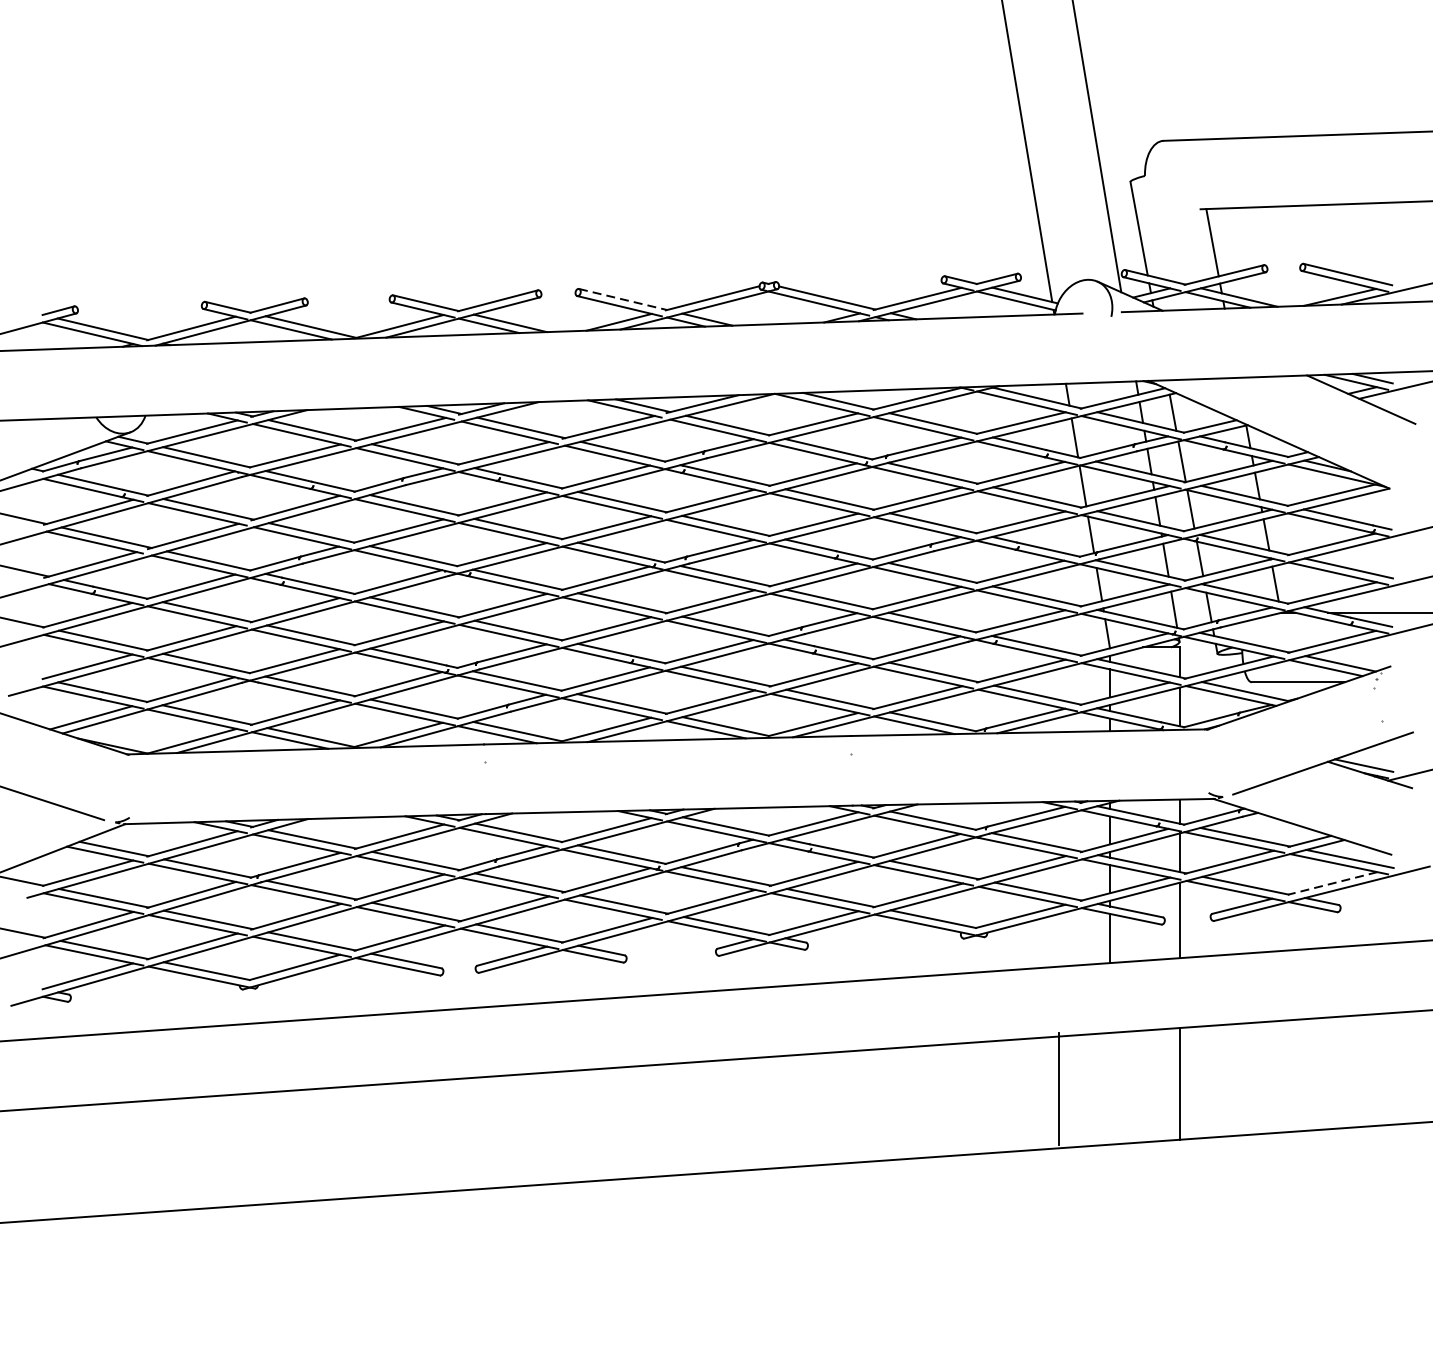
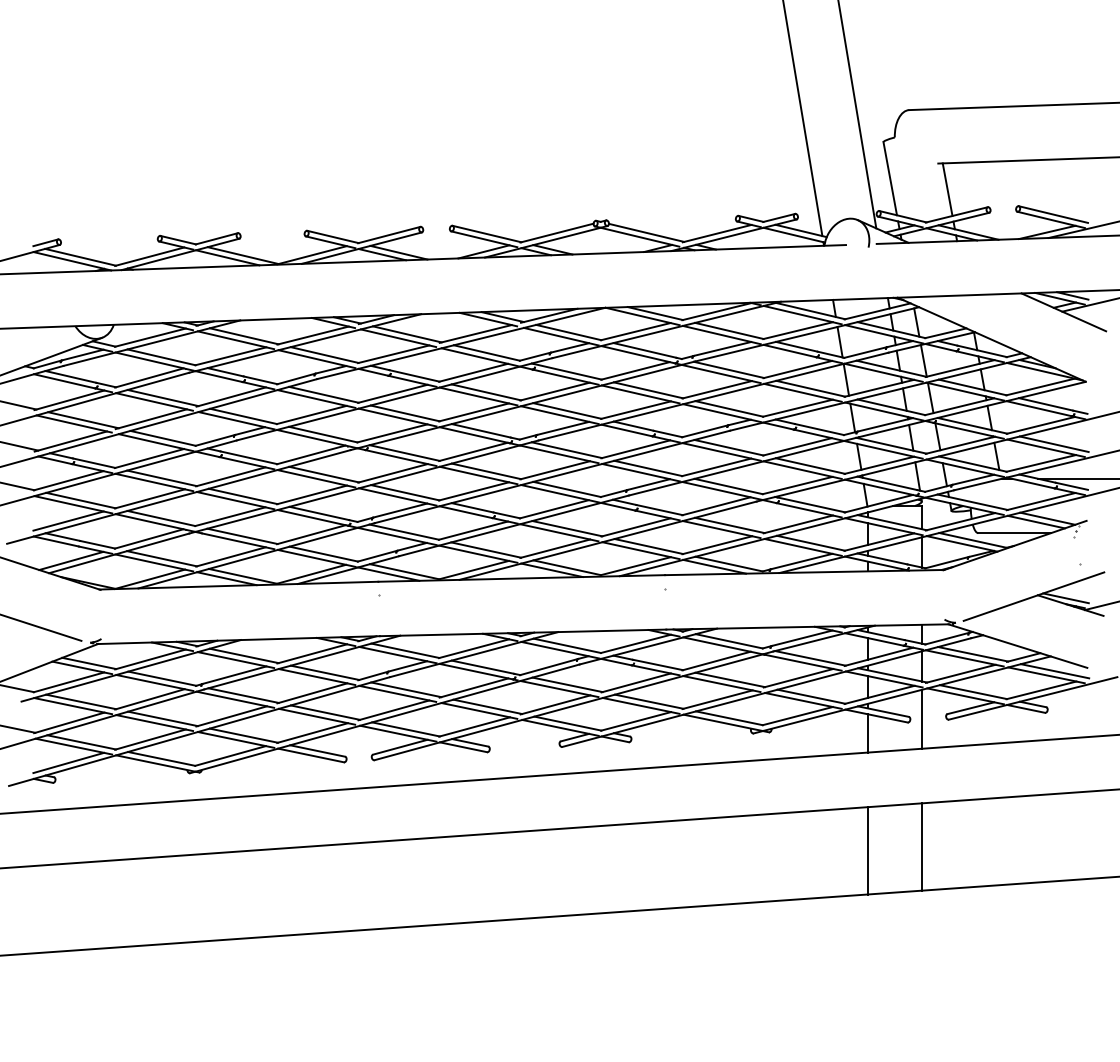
line: (623, 300) -> (487, 234), dashed -> solid
line: (1332, 883) -> (1041, 690), dashed -> solid
line: (1058, 1088) -> (867, 850), moved

